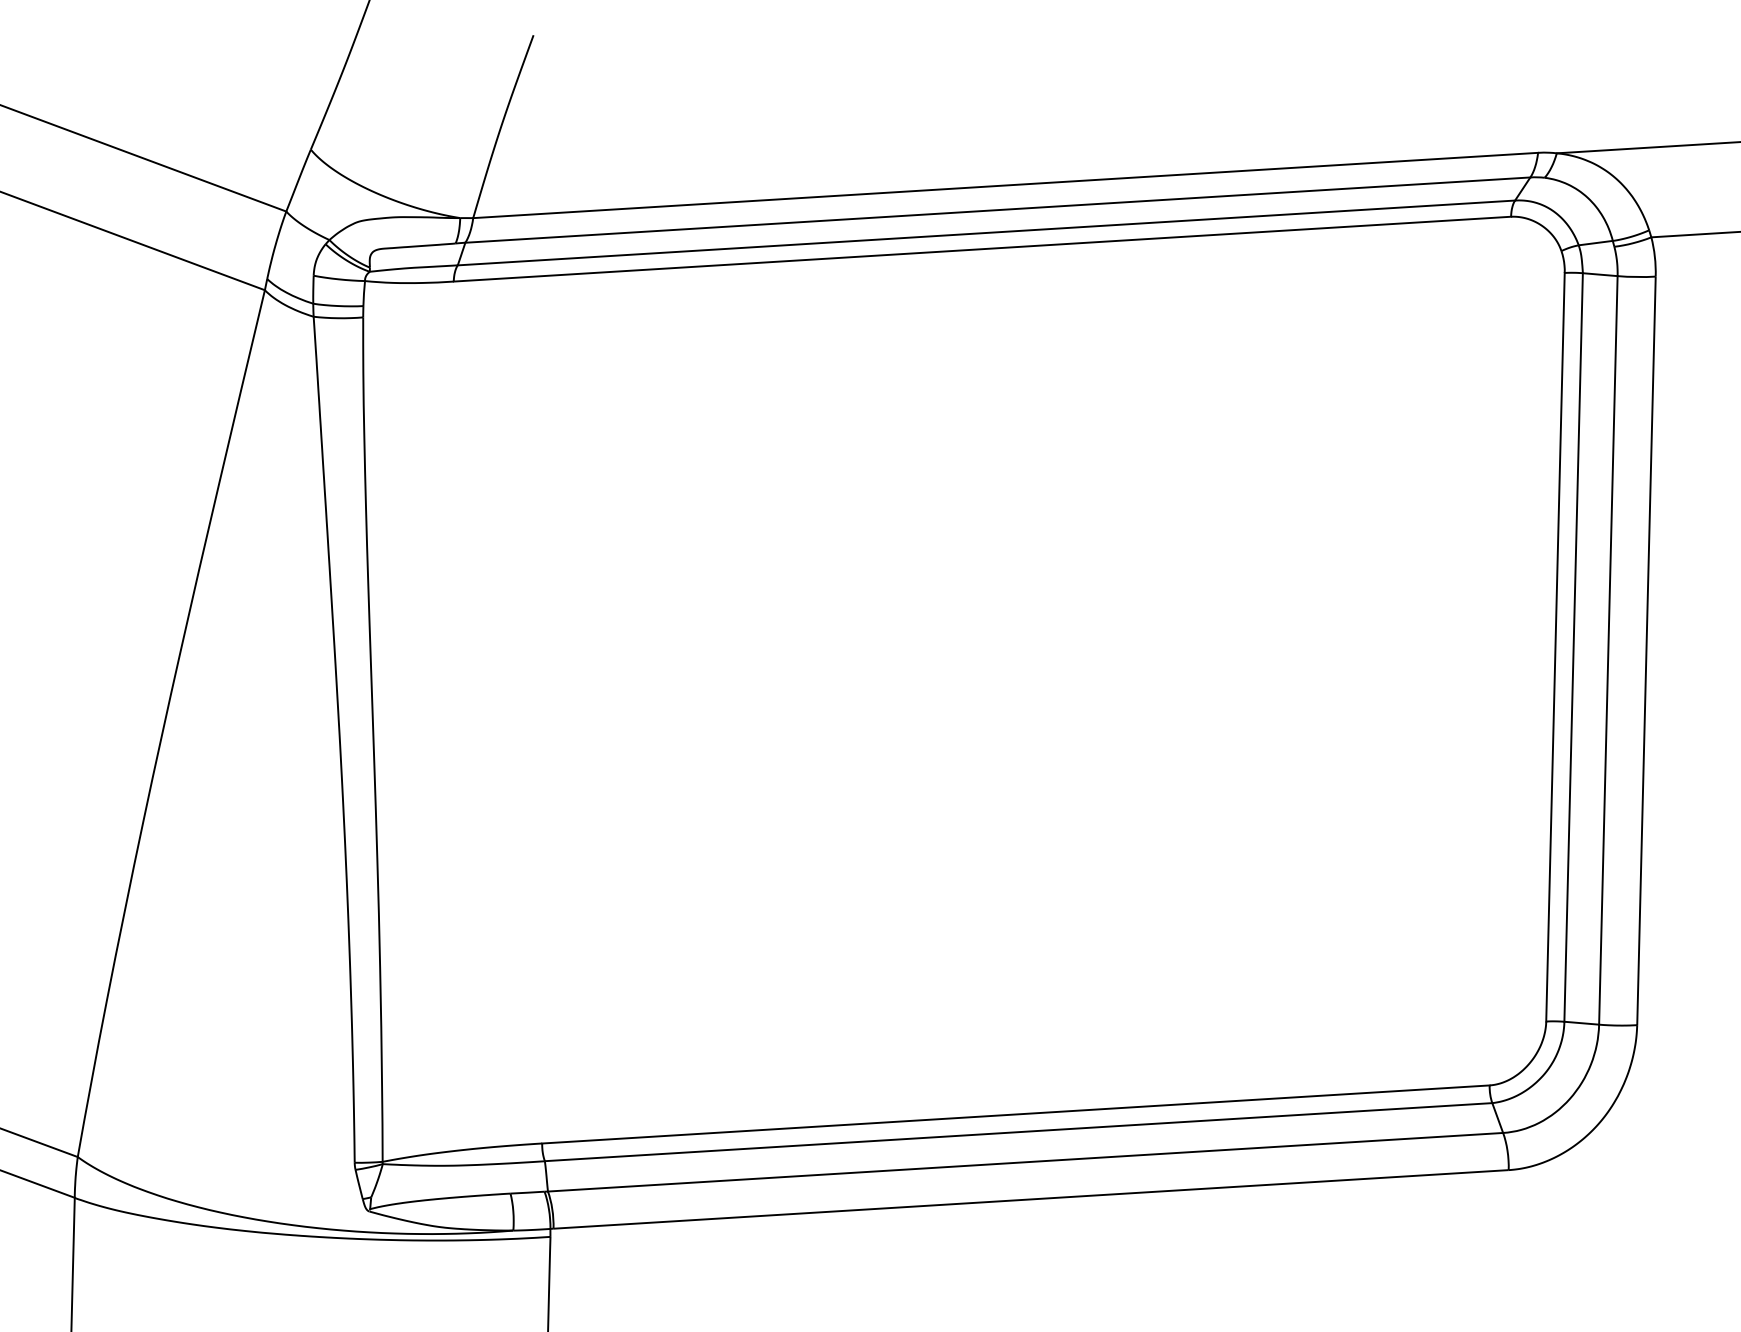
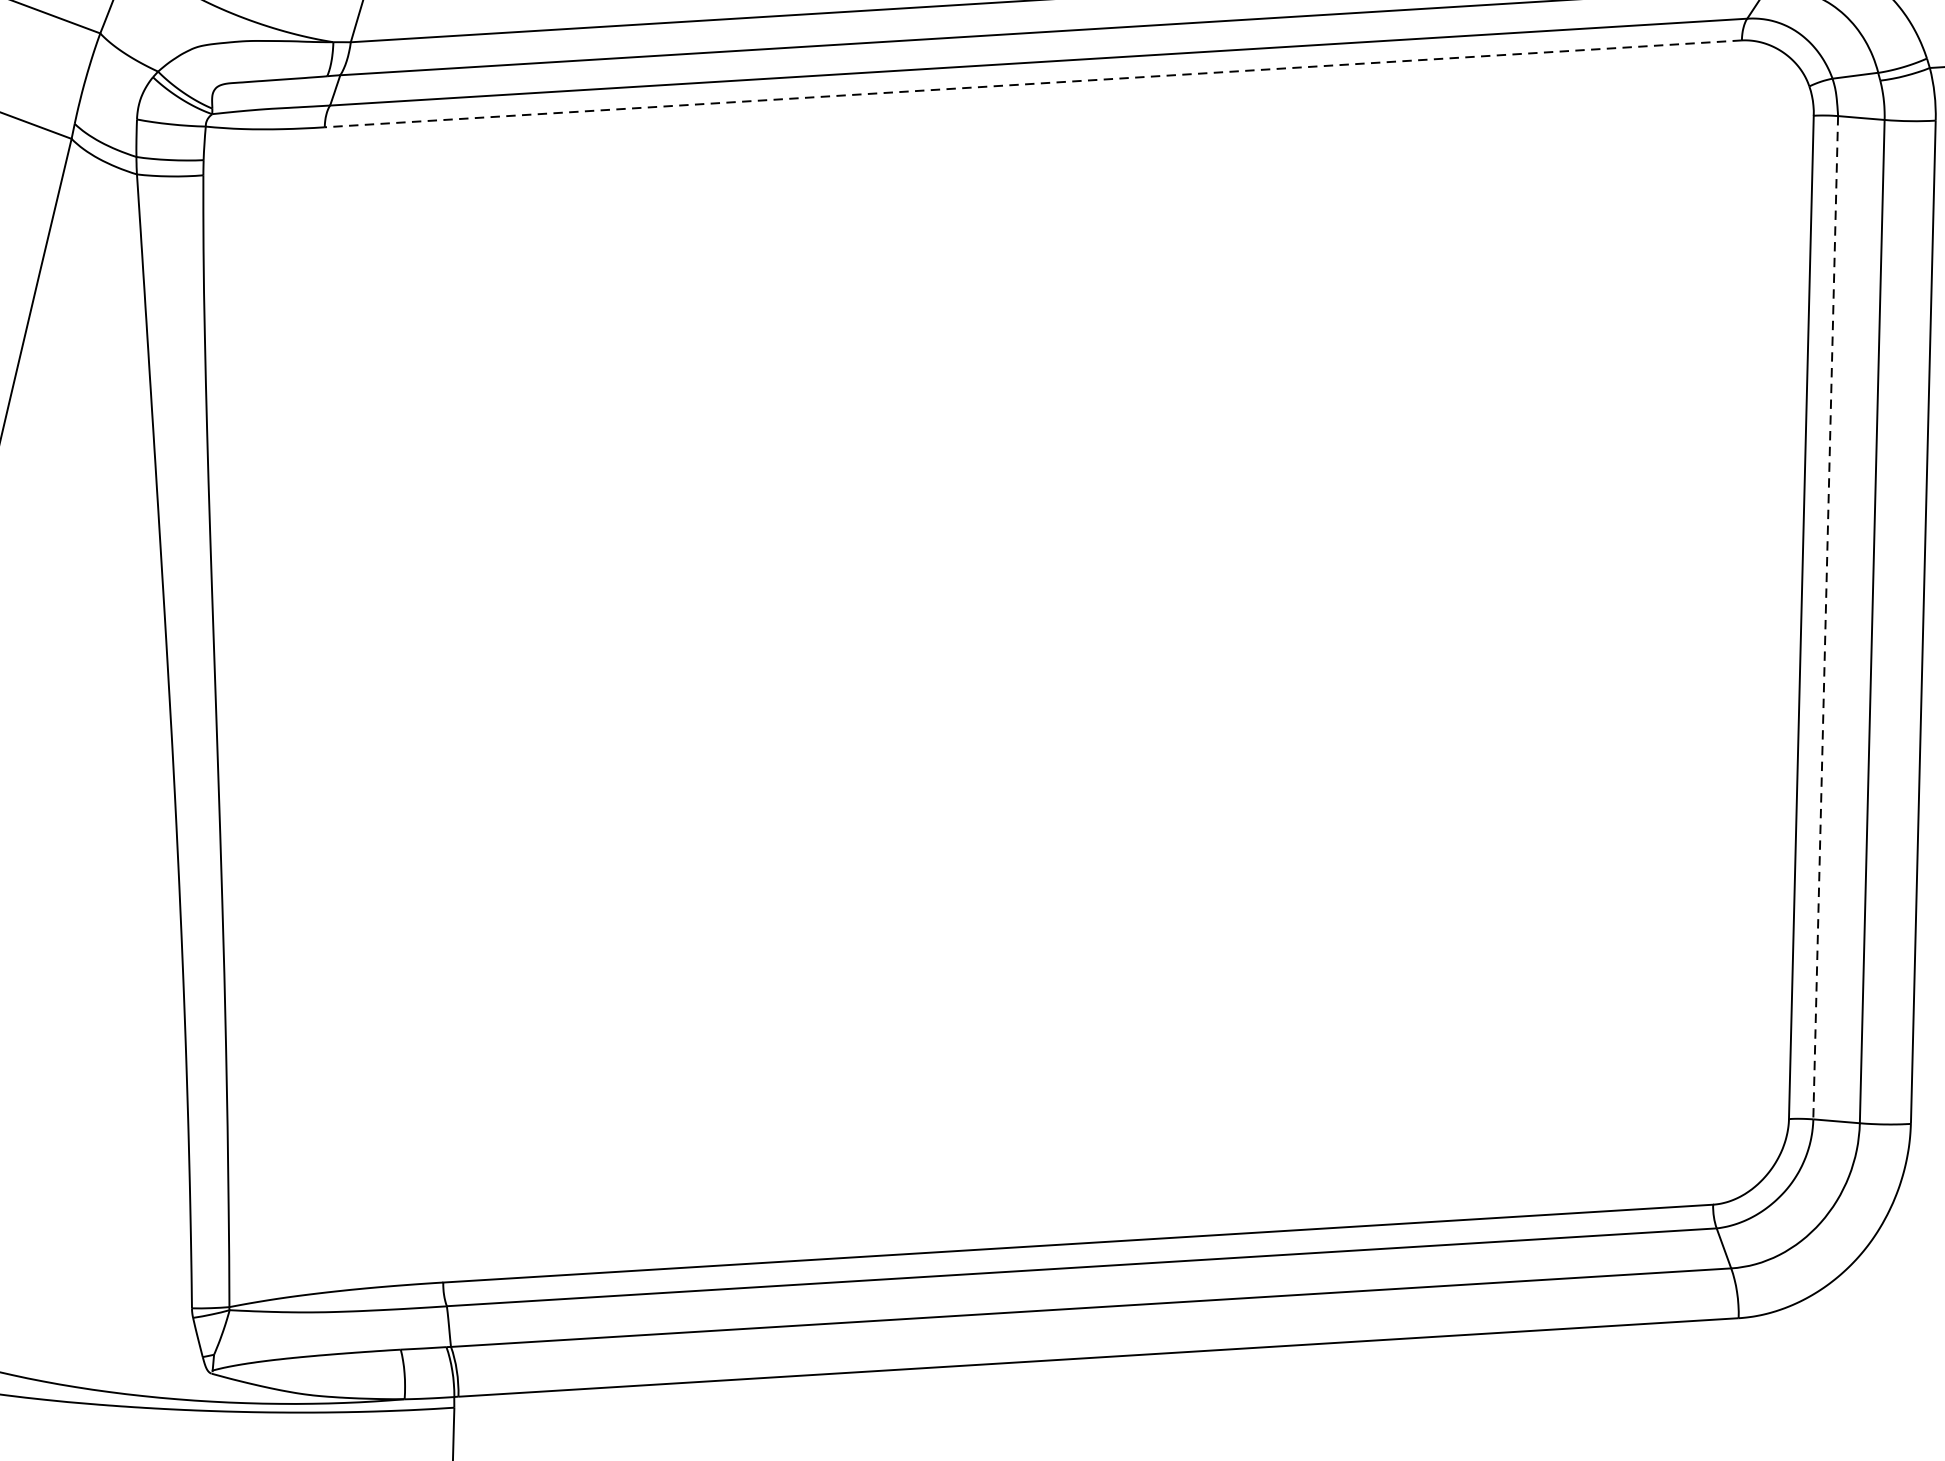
line: (982, 249) -> (1033, 84), solid -> dashed
line: (1573, 647) -> (1825, 617), solid -> dashed

